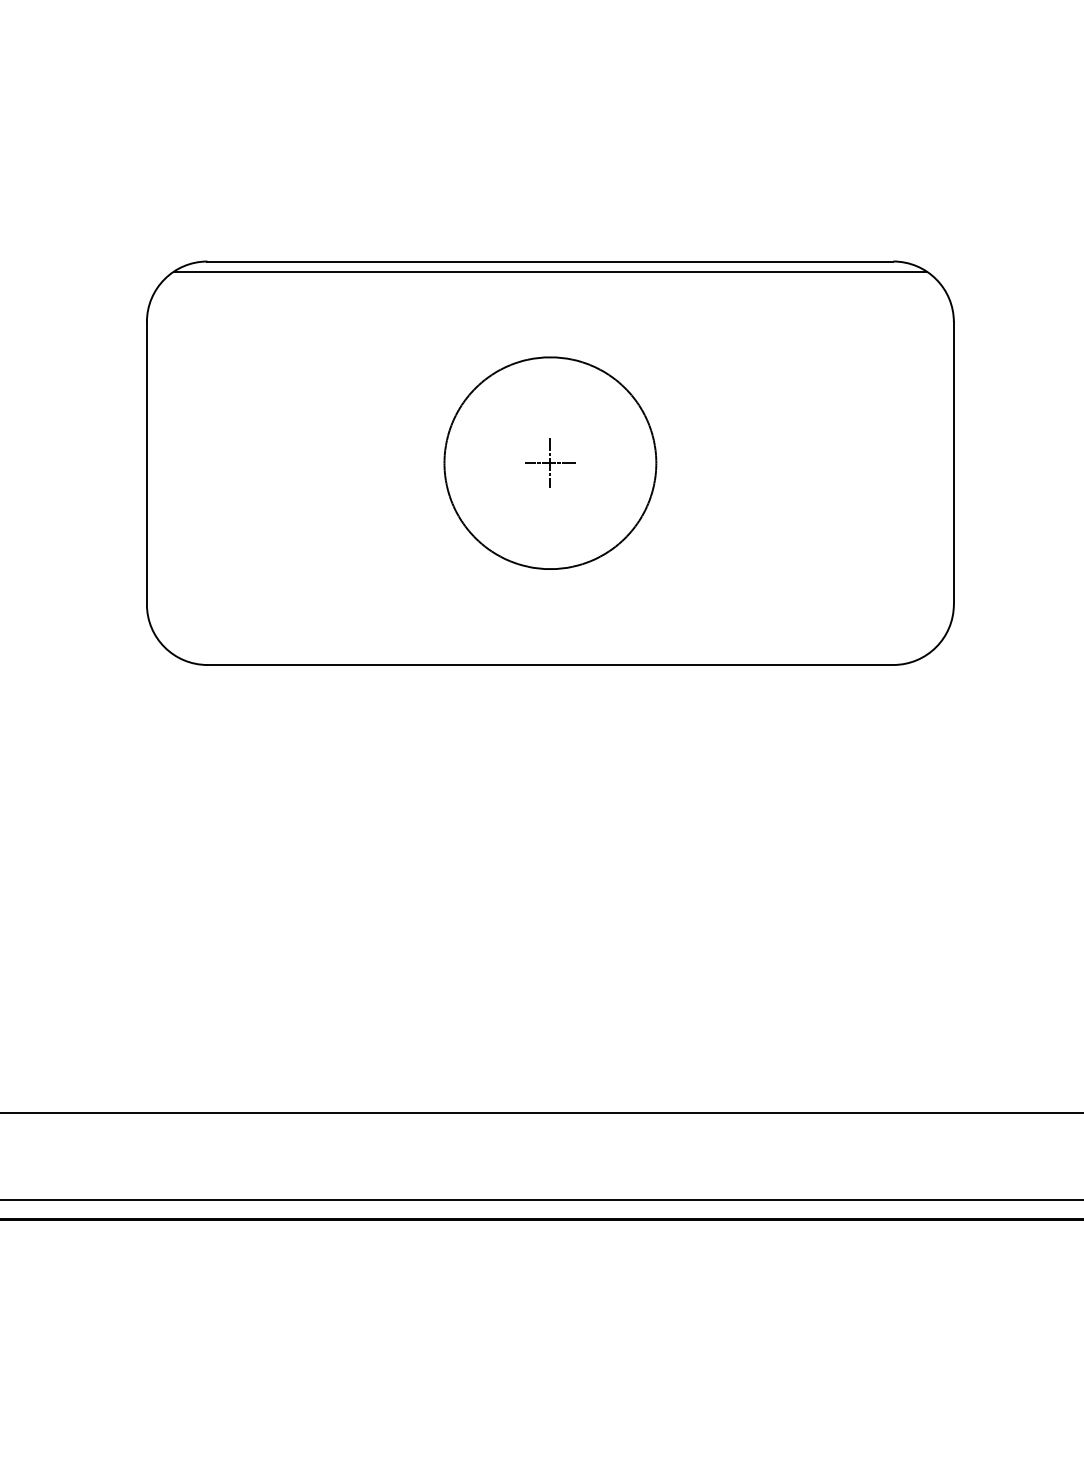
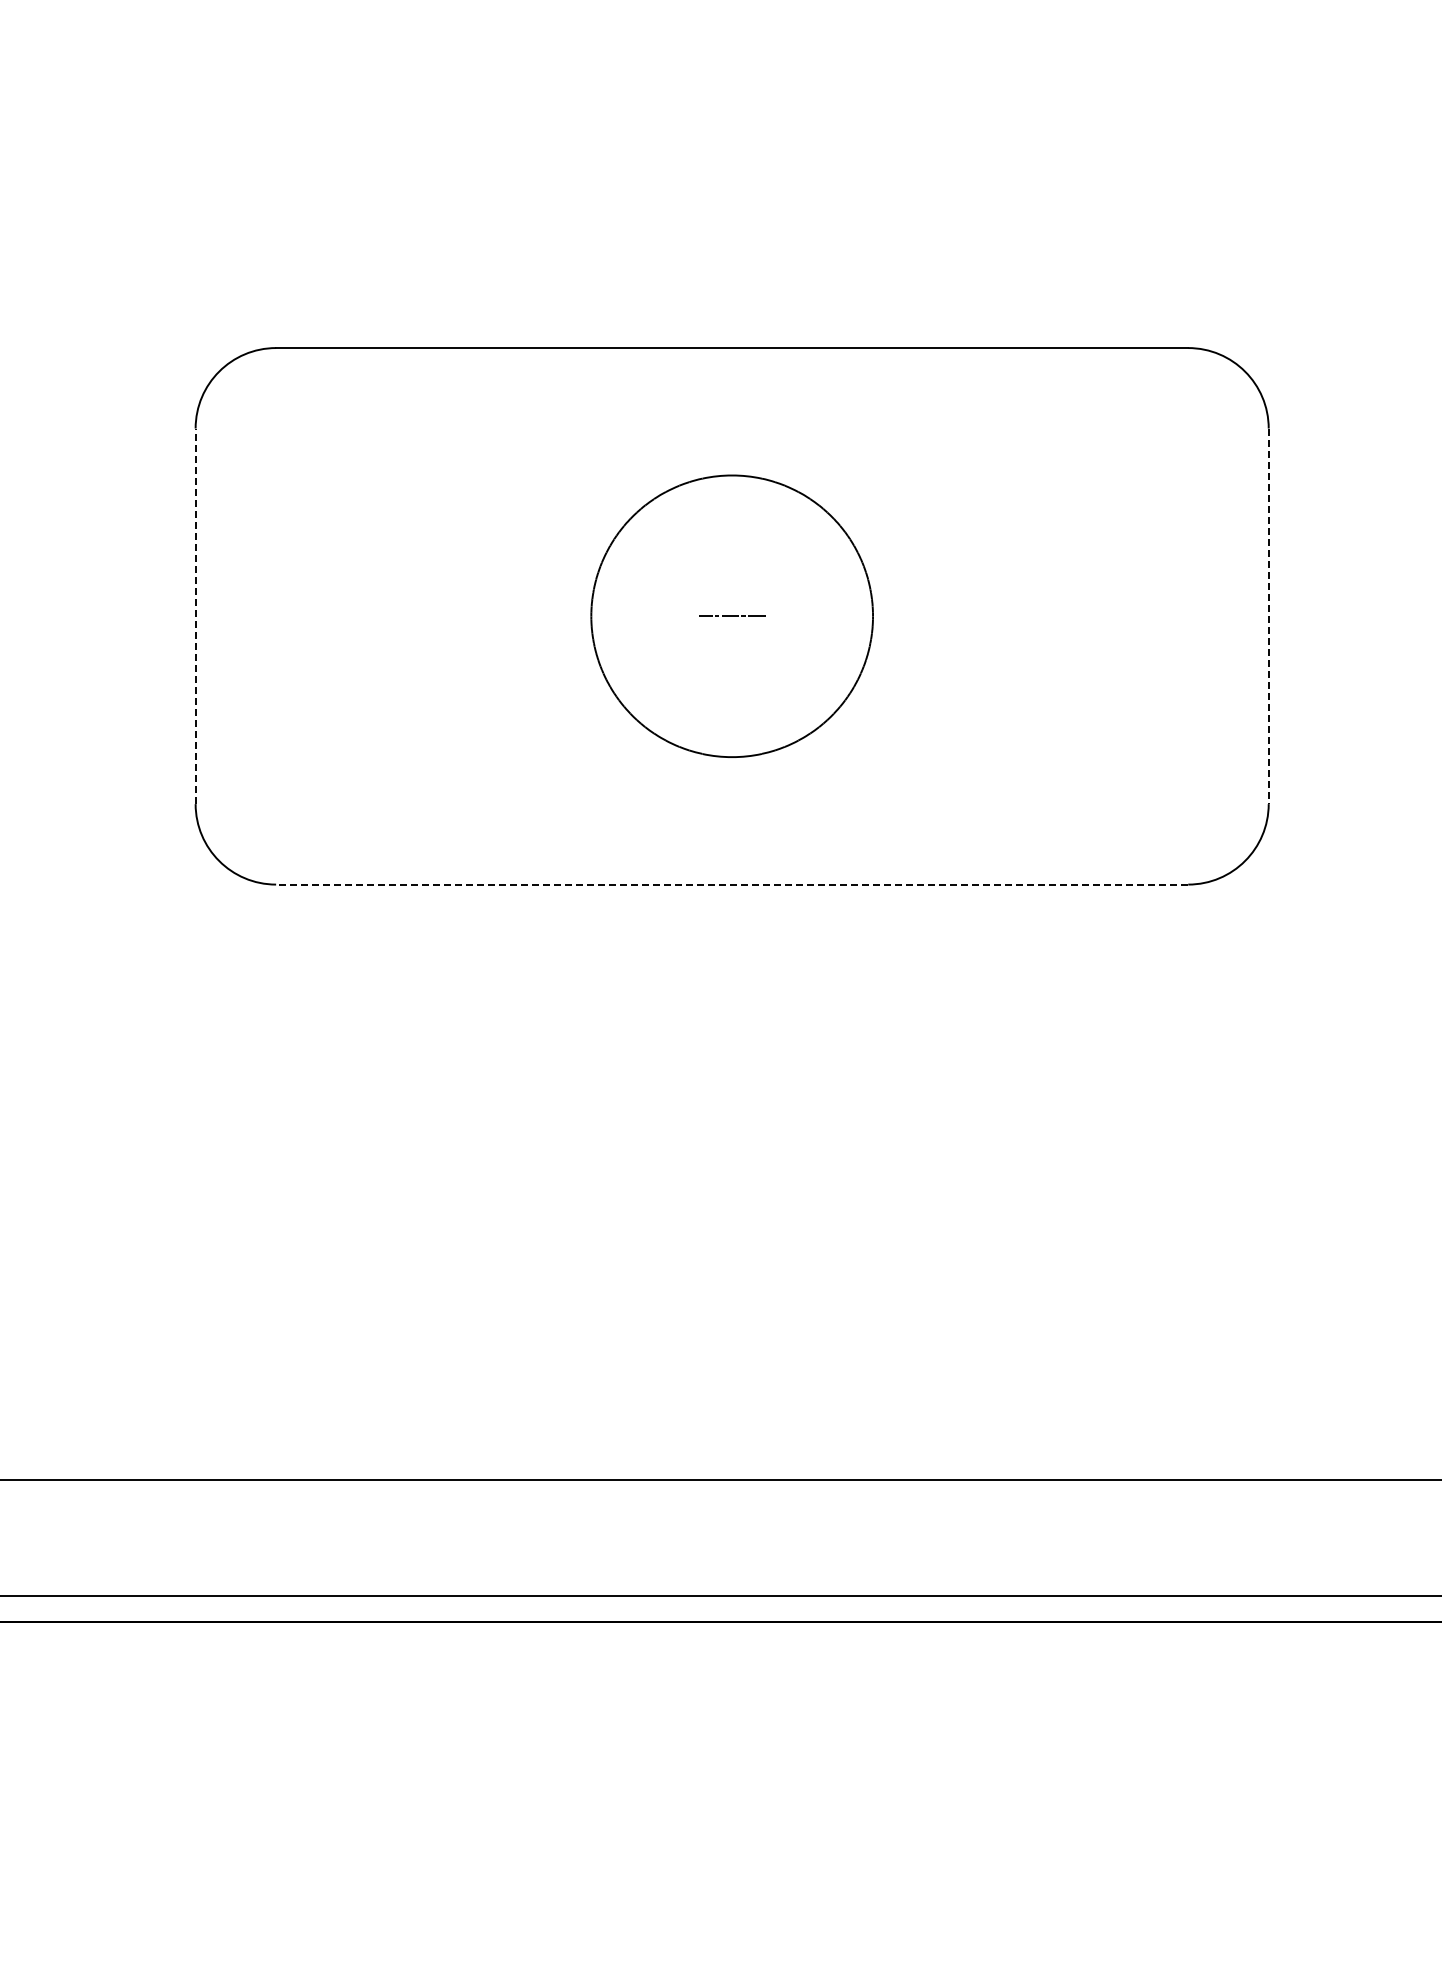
line: (549, 271) -> (731, 361), removed
line: (550, 462) -> (732, 615), removed
line: (146, 463) -> (195, 616), solid -> dashed
line: (953, 463) -> (1268, 616), solid -> dashed
line: (549, 664) -> (731, 884), solid -> dashed

